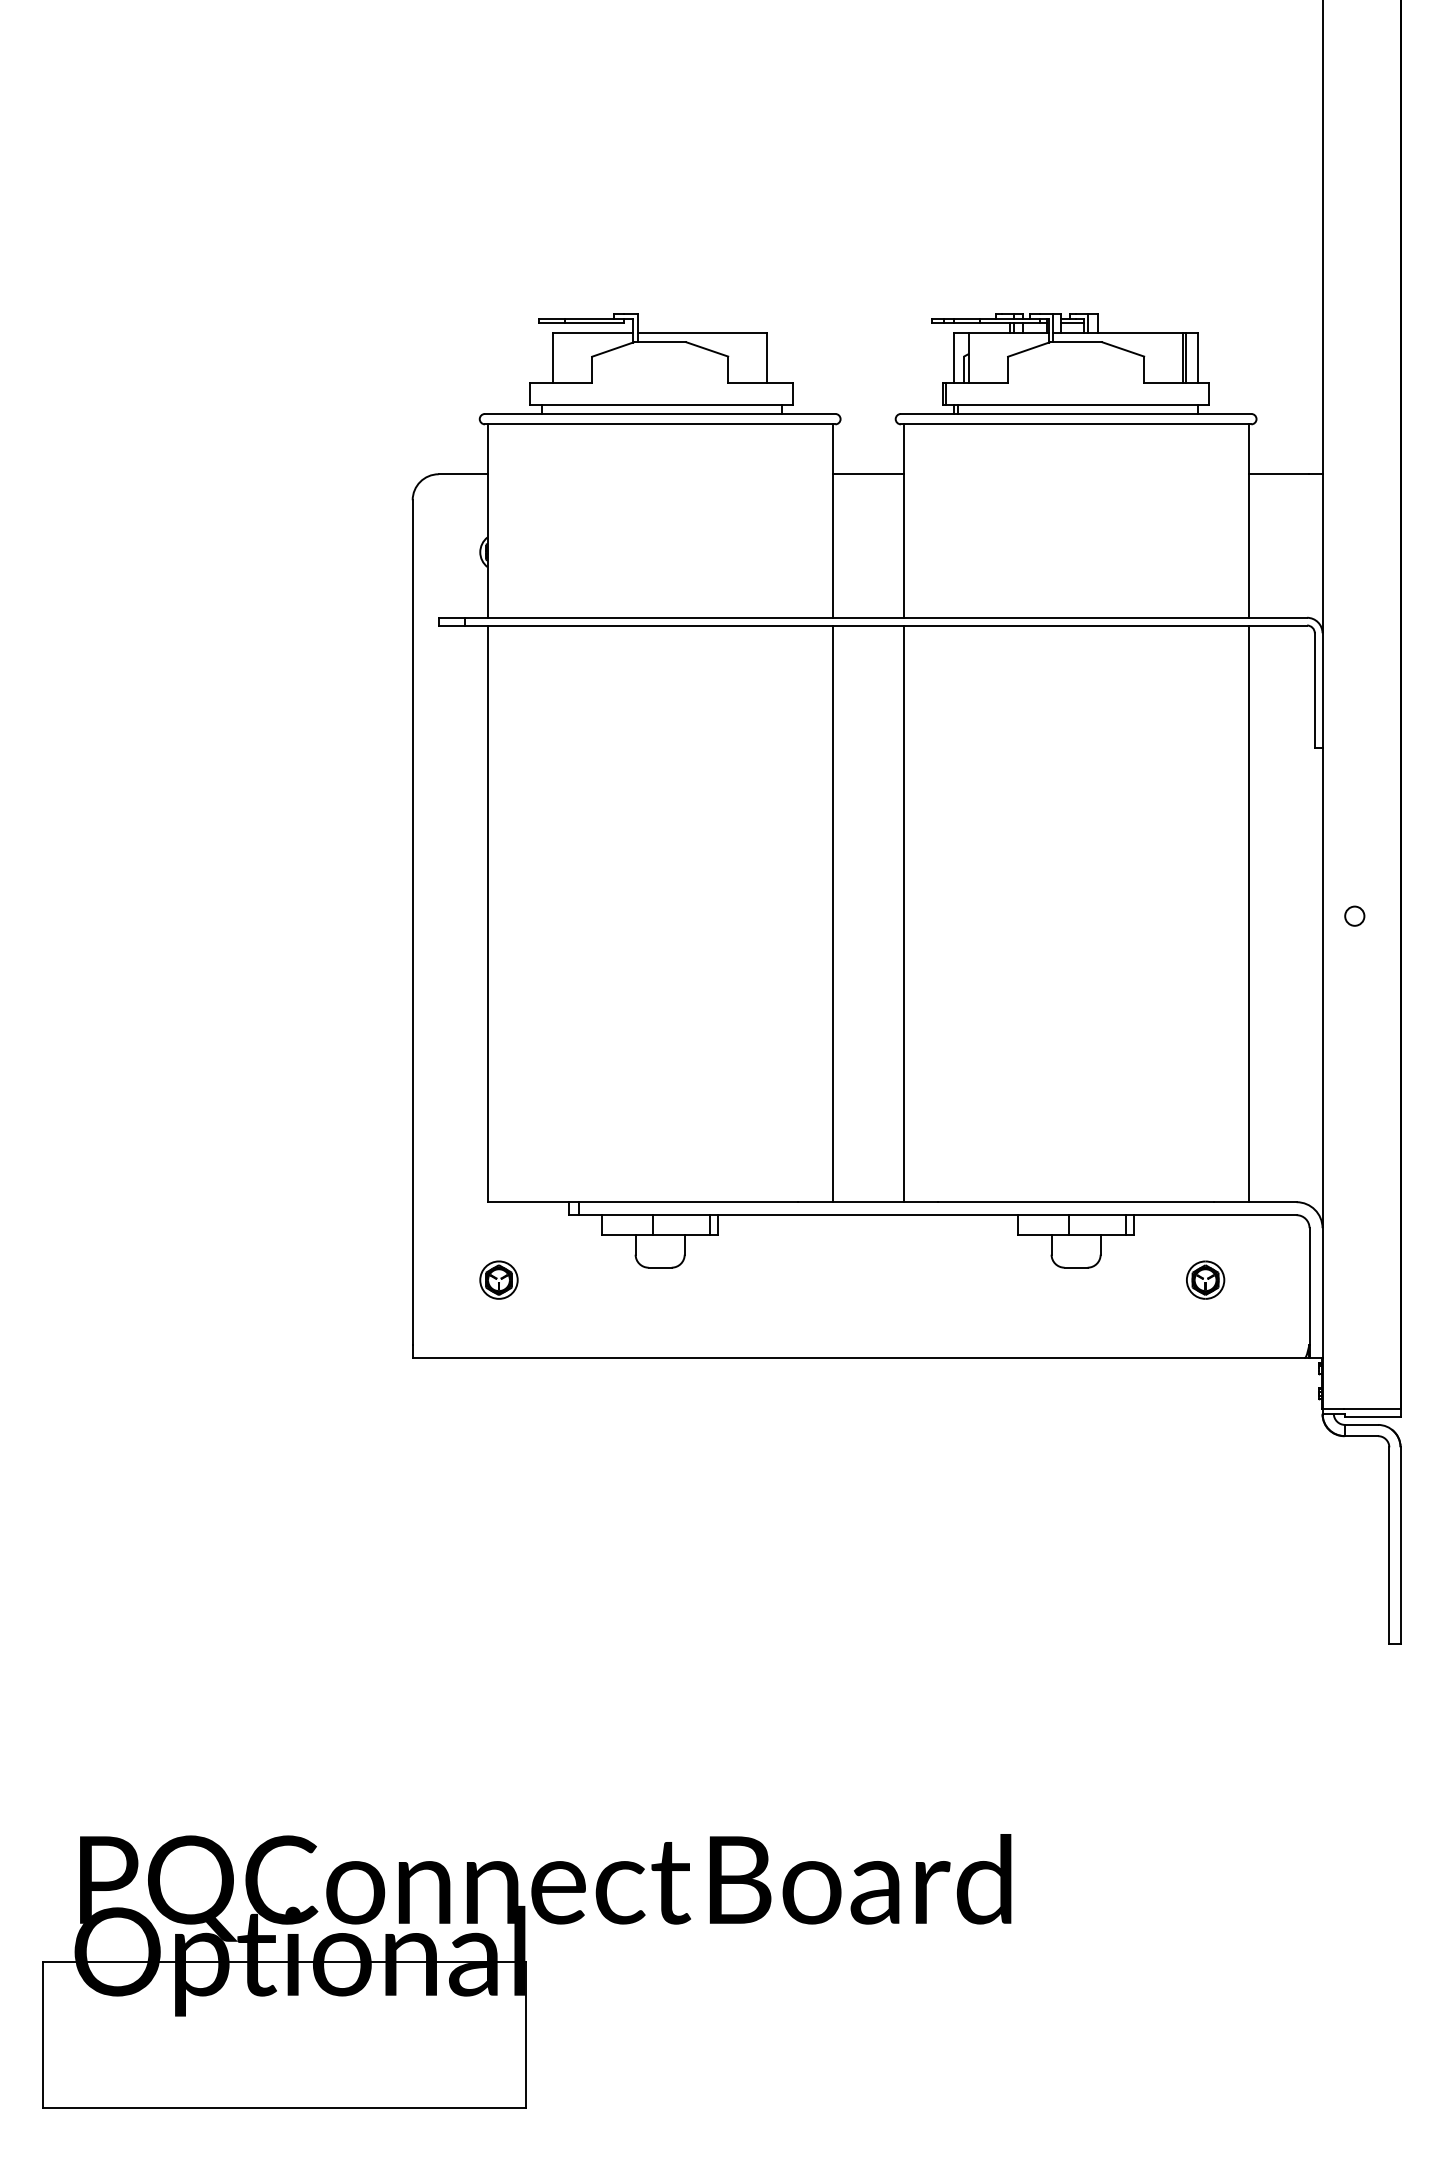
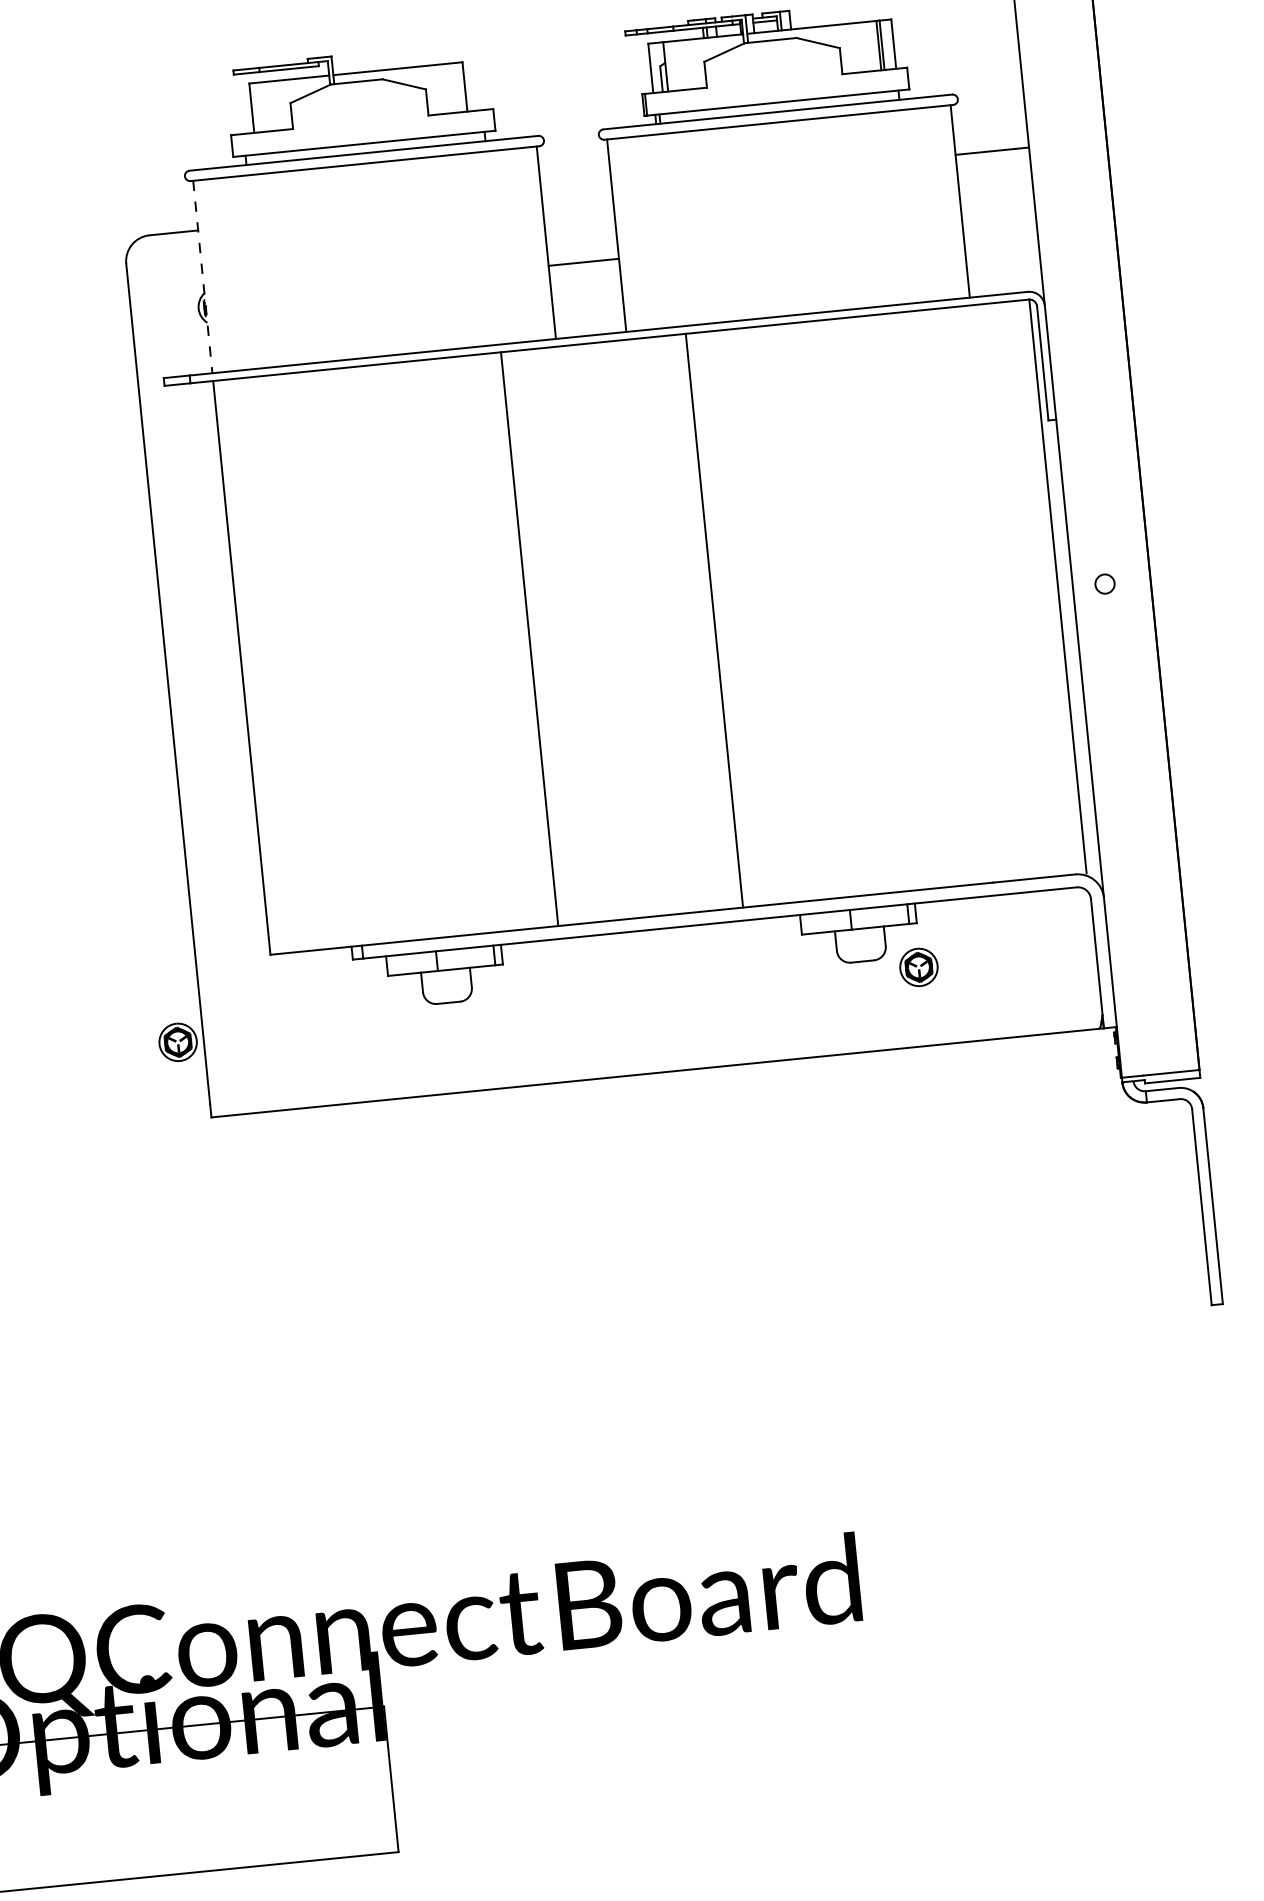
line: (867, 474) -> (583, 262), moved
line: (487, 521) -> (202, 277), solid -> dashed
line: (832, 913) -> (529, 638), moved
line: (903, 913) -> (714, 620), moved
line: (1248, 913) -> (1057, 586), moved
part: (498, 1279) -> (177, 1041), moved
part: (1205, 1279) -> (918, 966), moved

